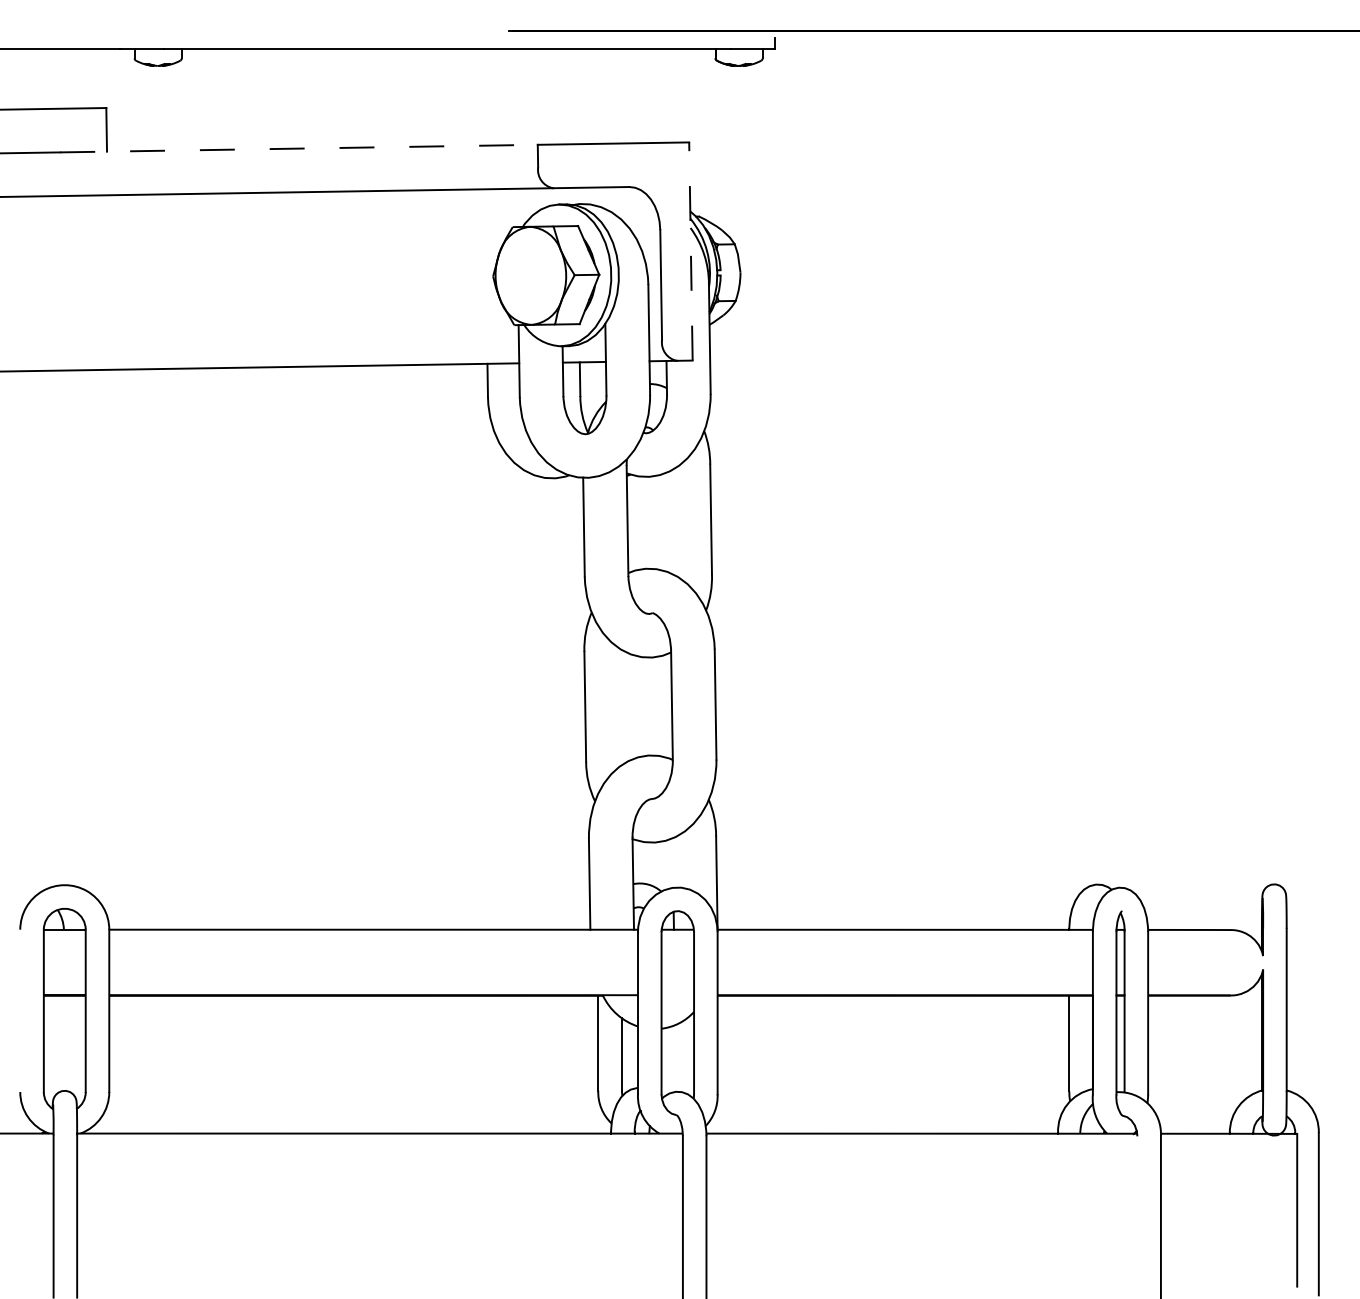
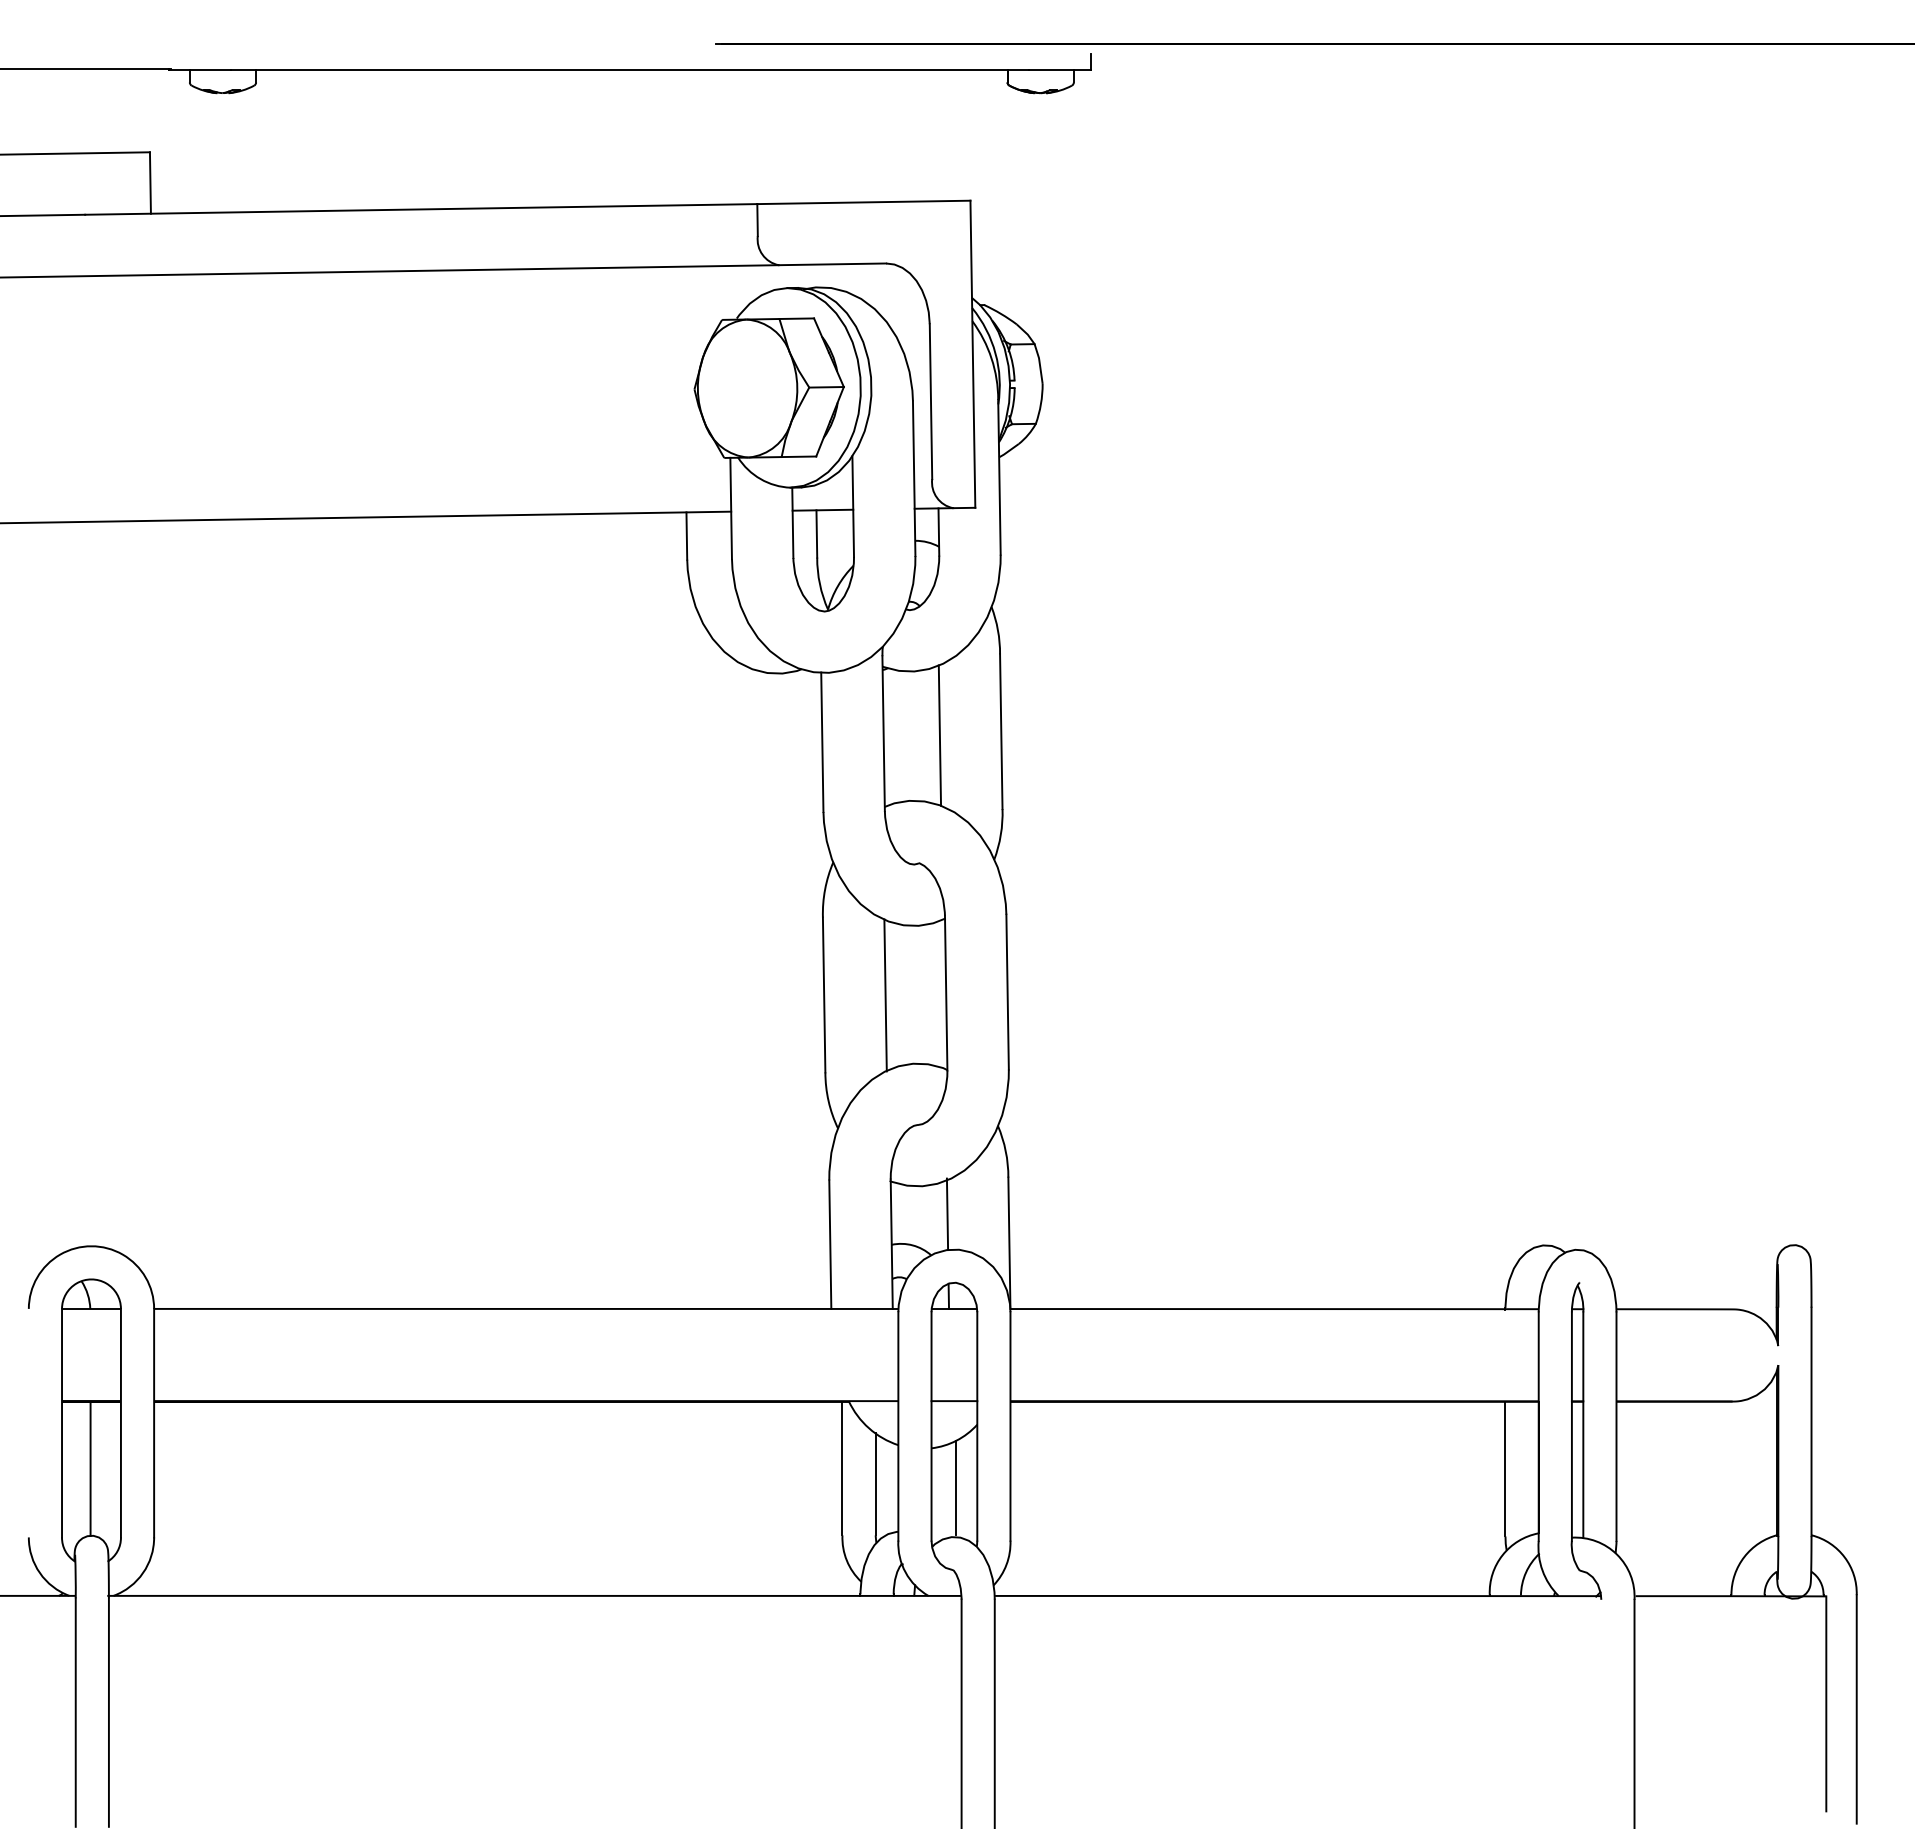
line: (299, 148) -> (421, 209), dashed -> solid
line: (690, 251) -> (972, 354), dashed -> solid
line: (667, 522) -> (939, 735), added
line: (628, 707) -> (885, 995), added
line: (672, 862) -> (947, 1214), added
line: (677, 995) -> (954, 1401), added
line: (64, 1043) -> (90, 1469), added
line: (679, 1056) -> (956, 1487), added

